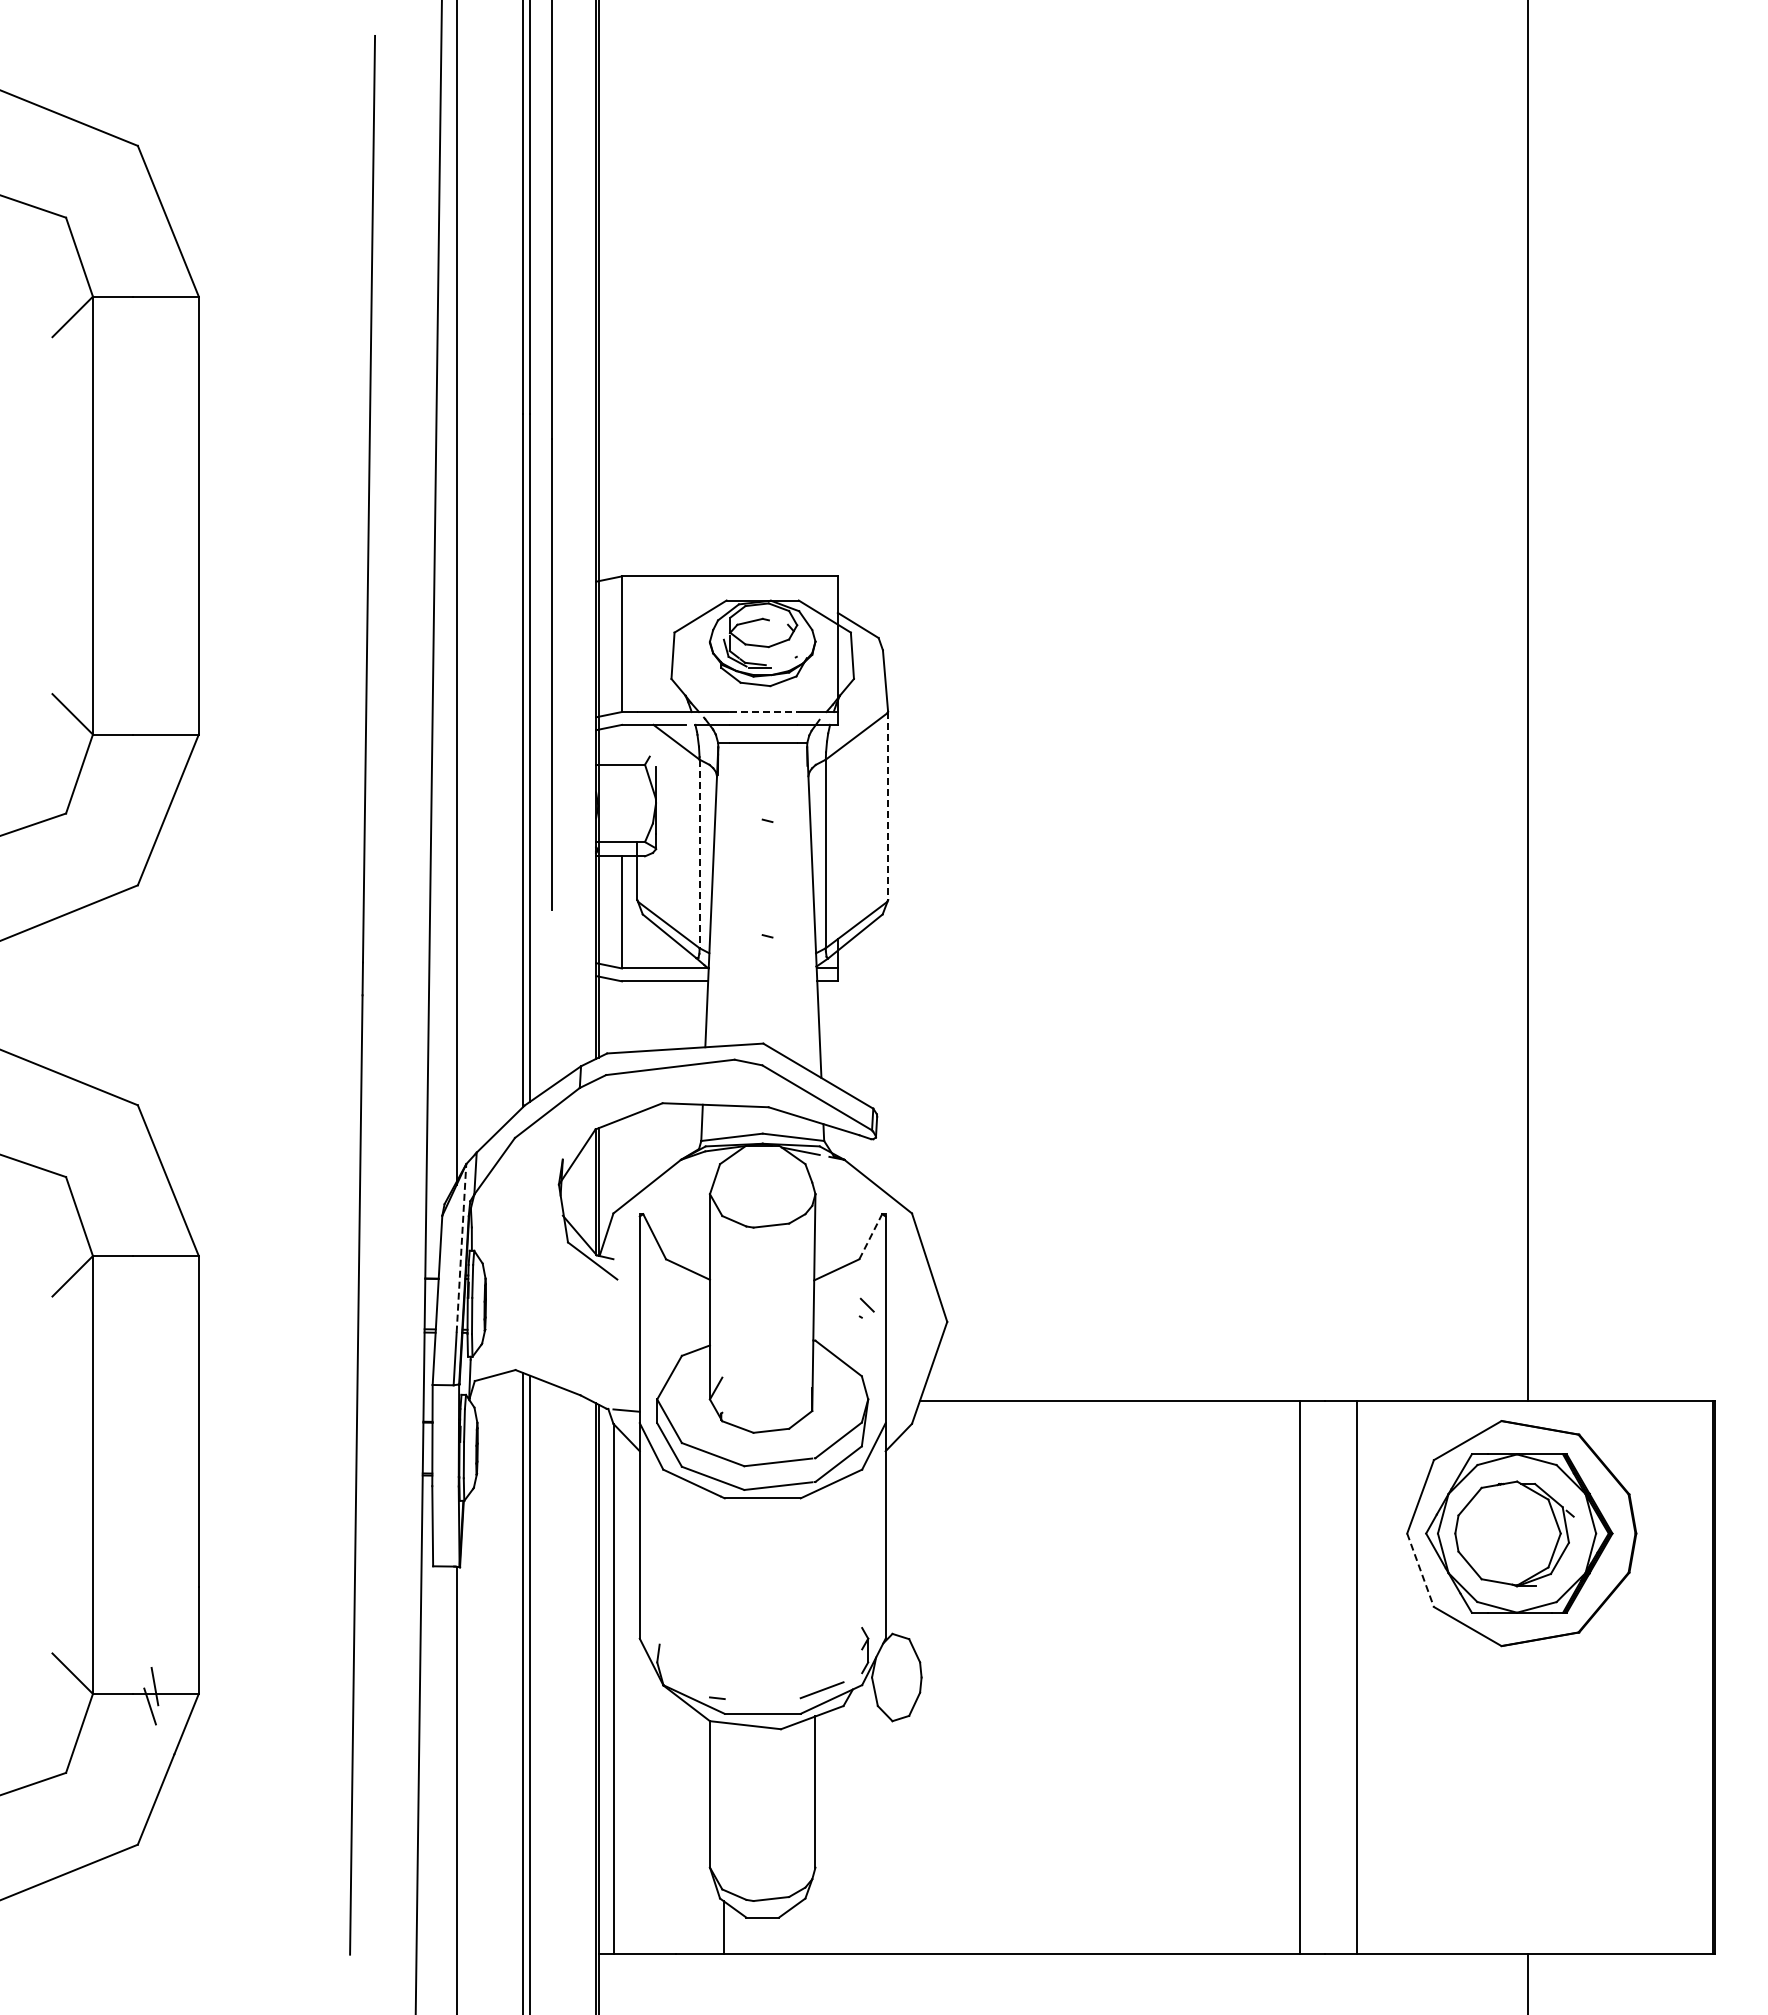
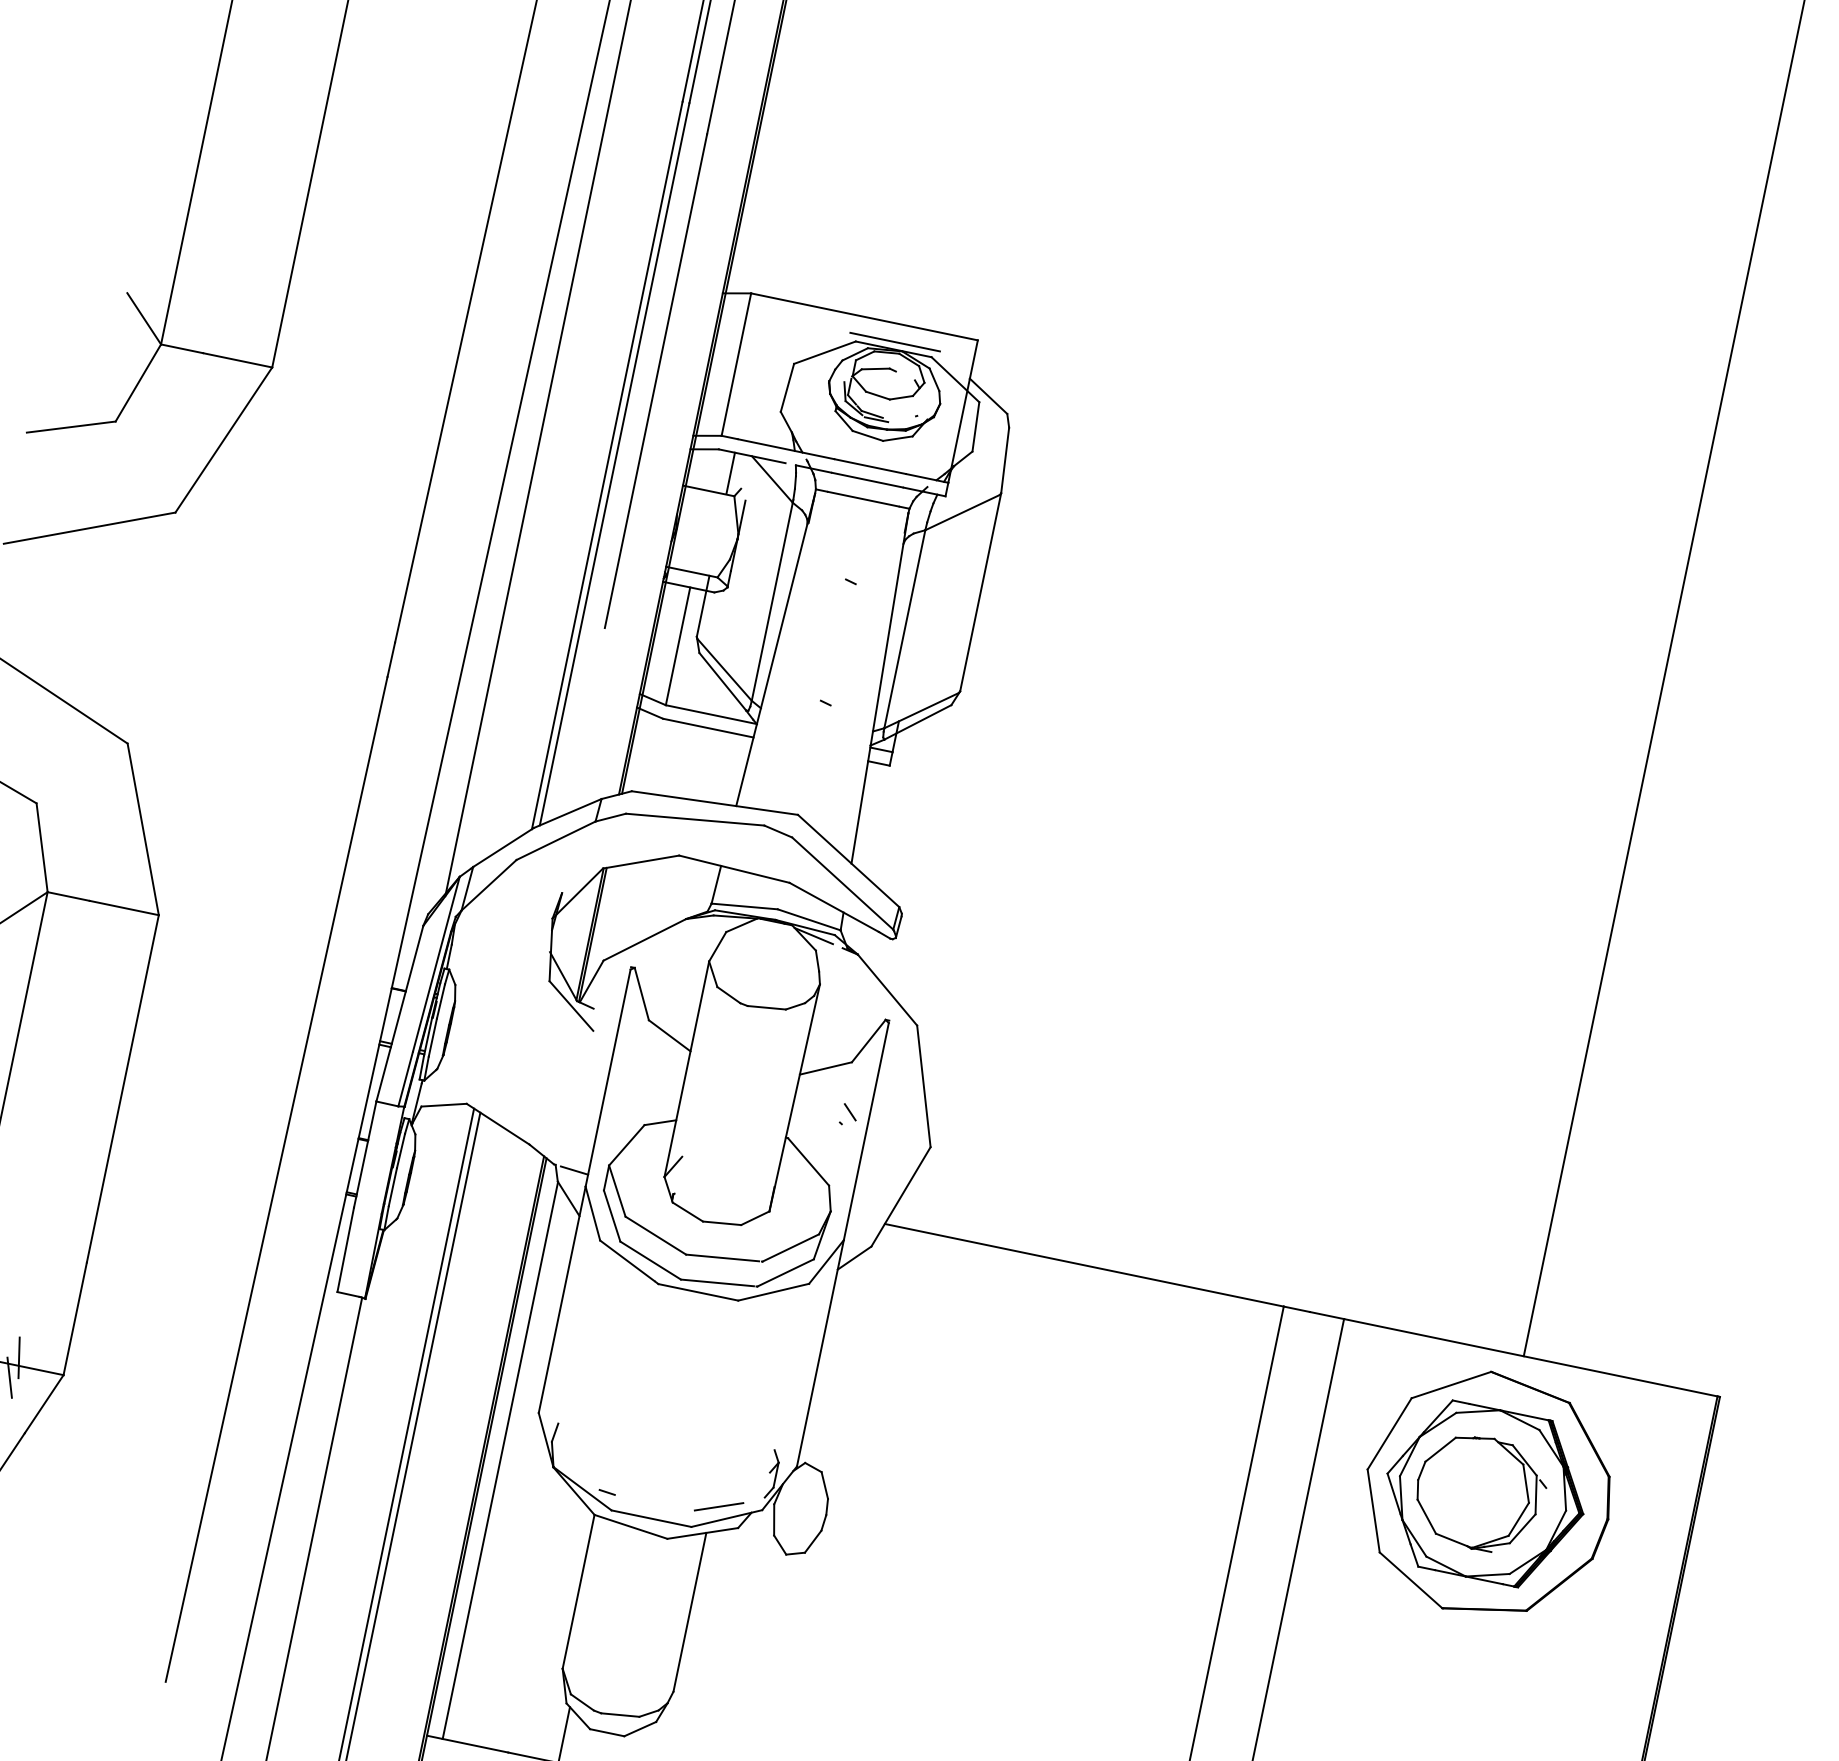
line: (762, 593) -> (894, 341), added
line: (763, 712) -> (870, 467), dashed -> solid
line: (637, 743) -> (731, 472), added
line: (888, 806) -> (980, 593), dashed -> solid
line: (699, 854) -> (772, 602), dashed -> solid
line: (871, 1236) -> (869, 1040), dashed -> solid
line: (461, 1247) -> (436, 963), dashed -> solid
line: (1420, 1570) -> (1373, 1511), dashed -> solid

